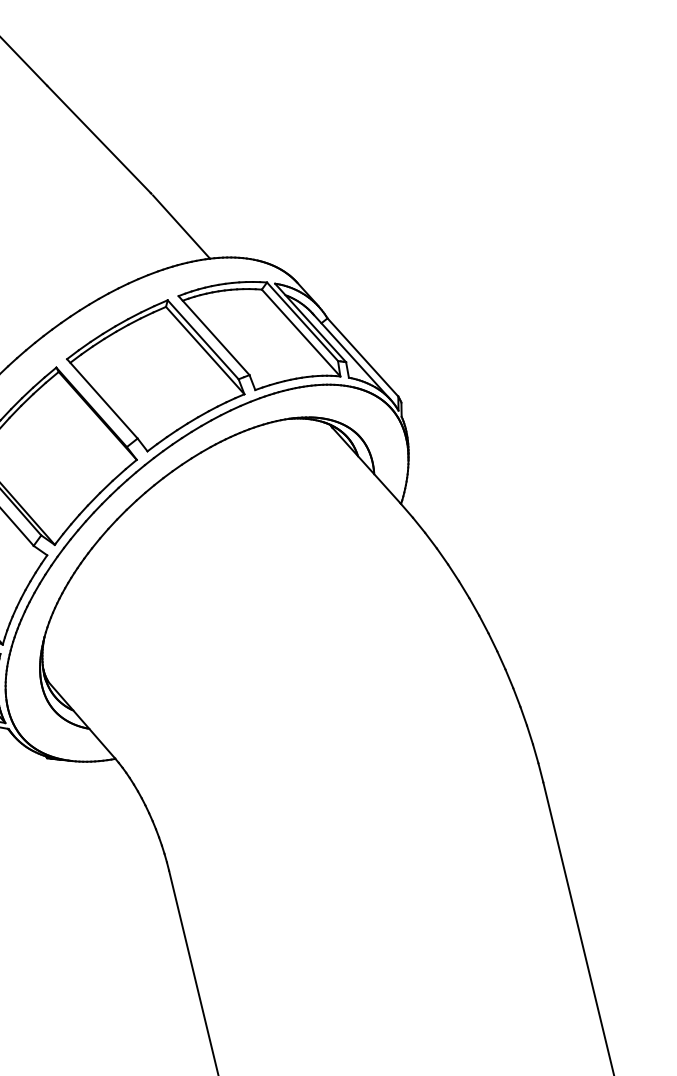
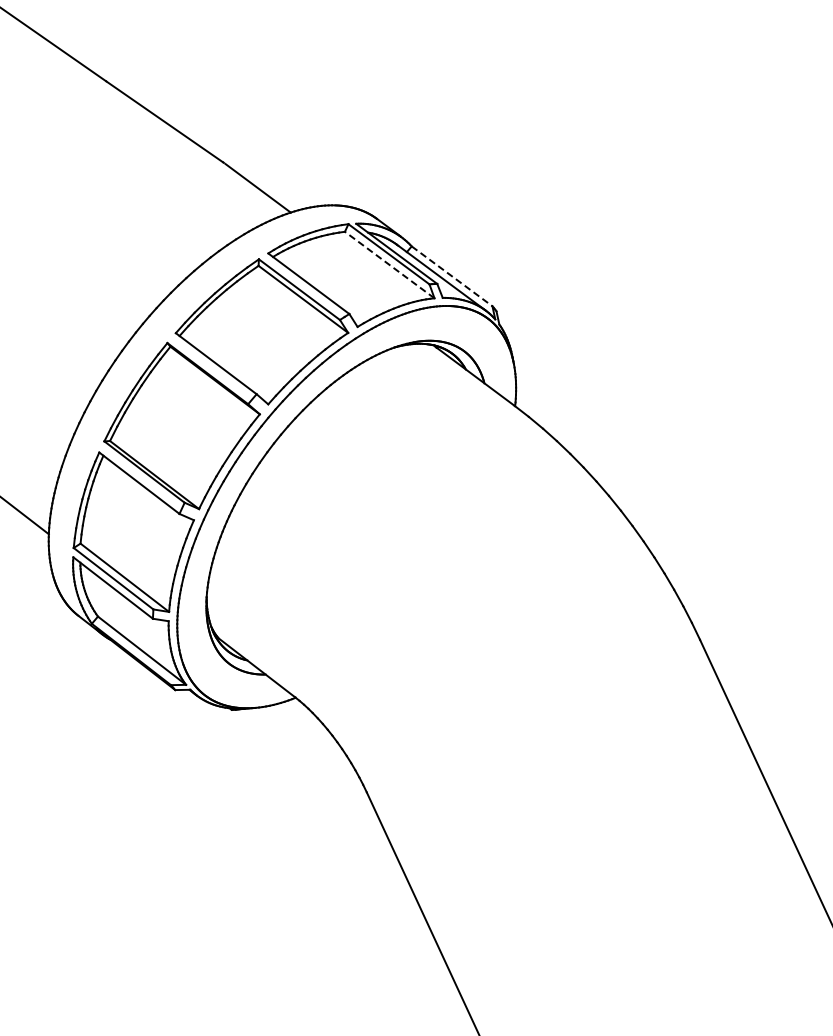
line: (300, 333) -> (389, 265), solid -> dashed
line: (363, 357) -> (452, 276), solid -> dashed

